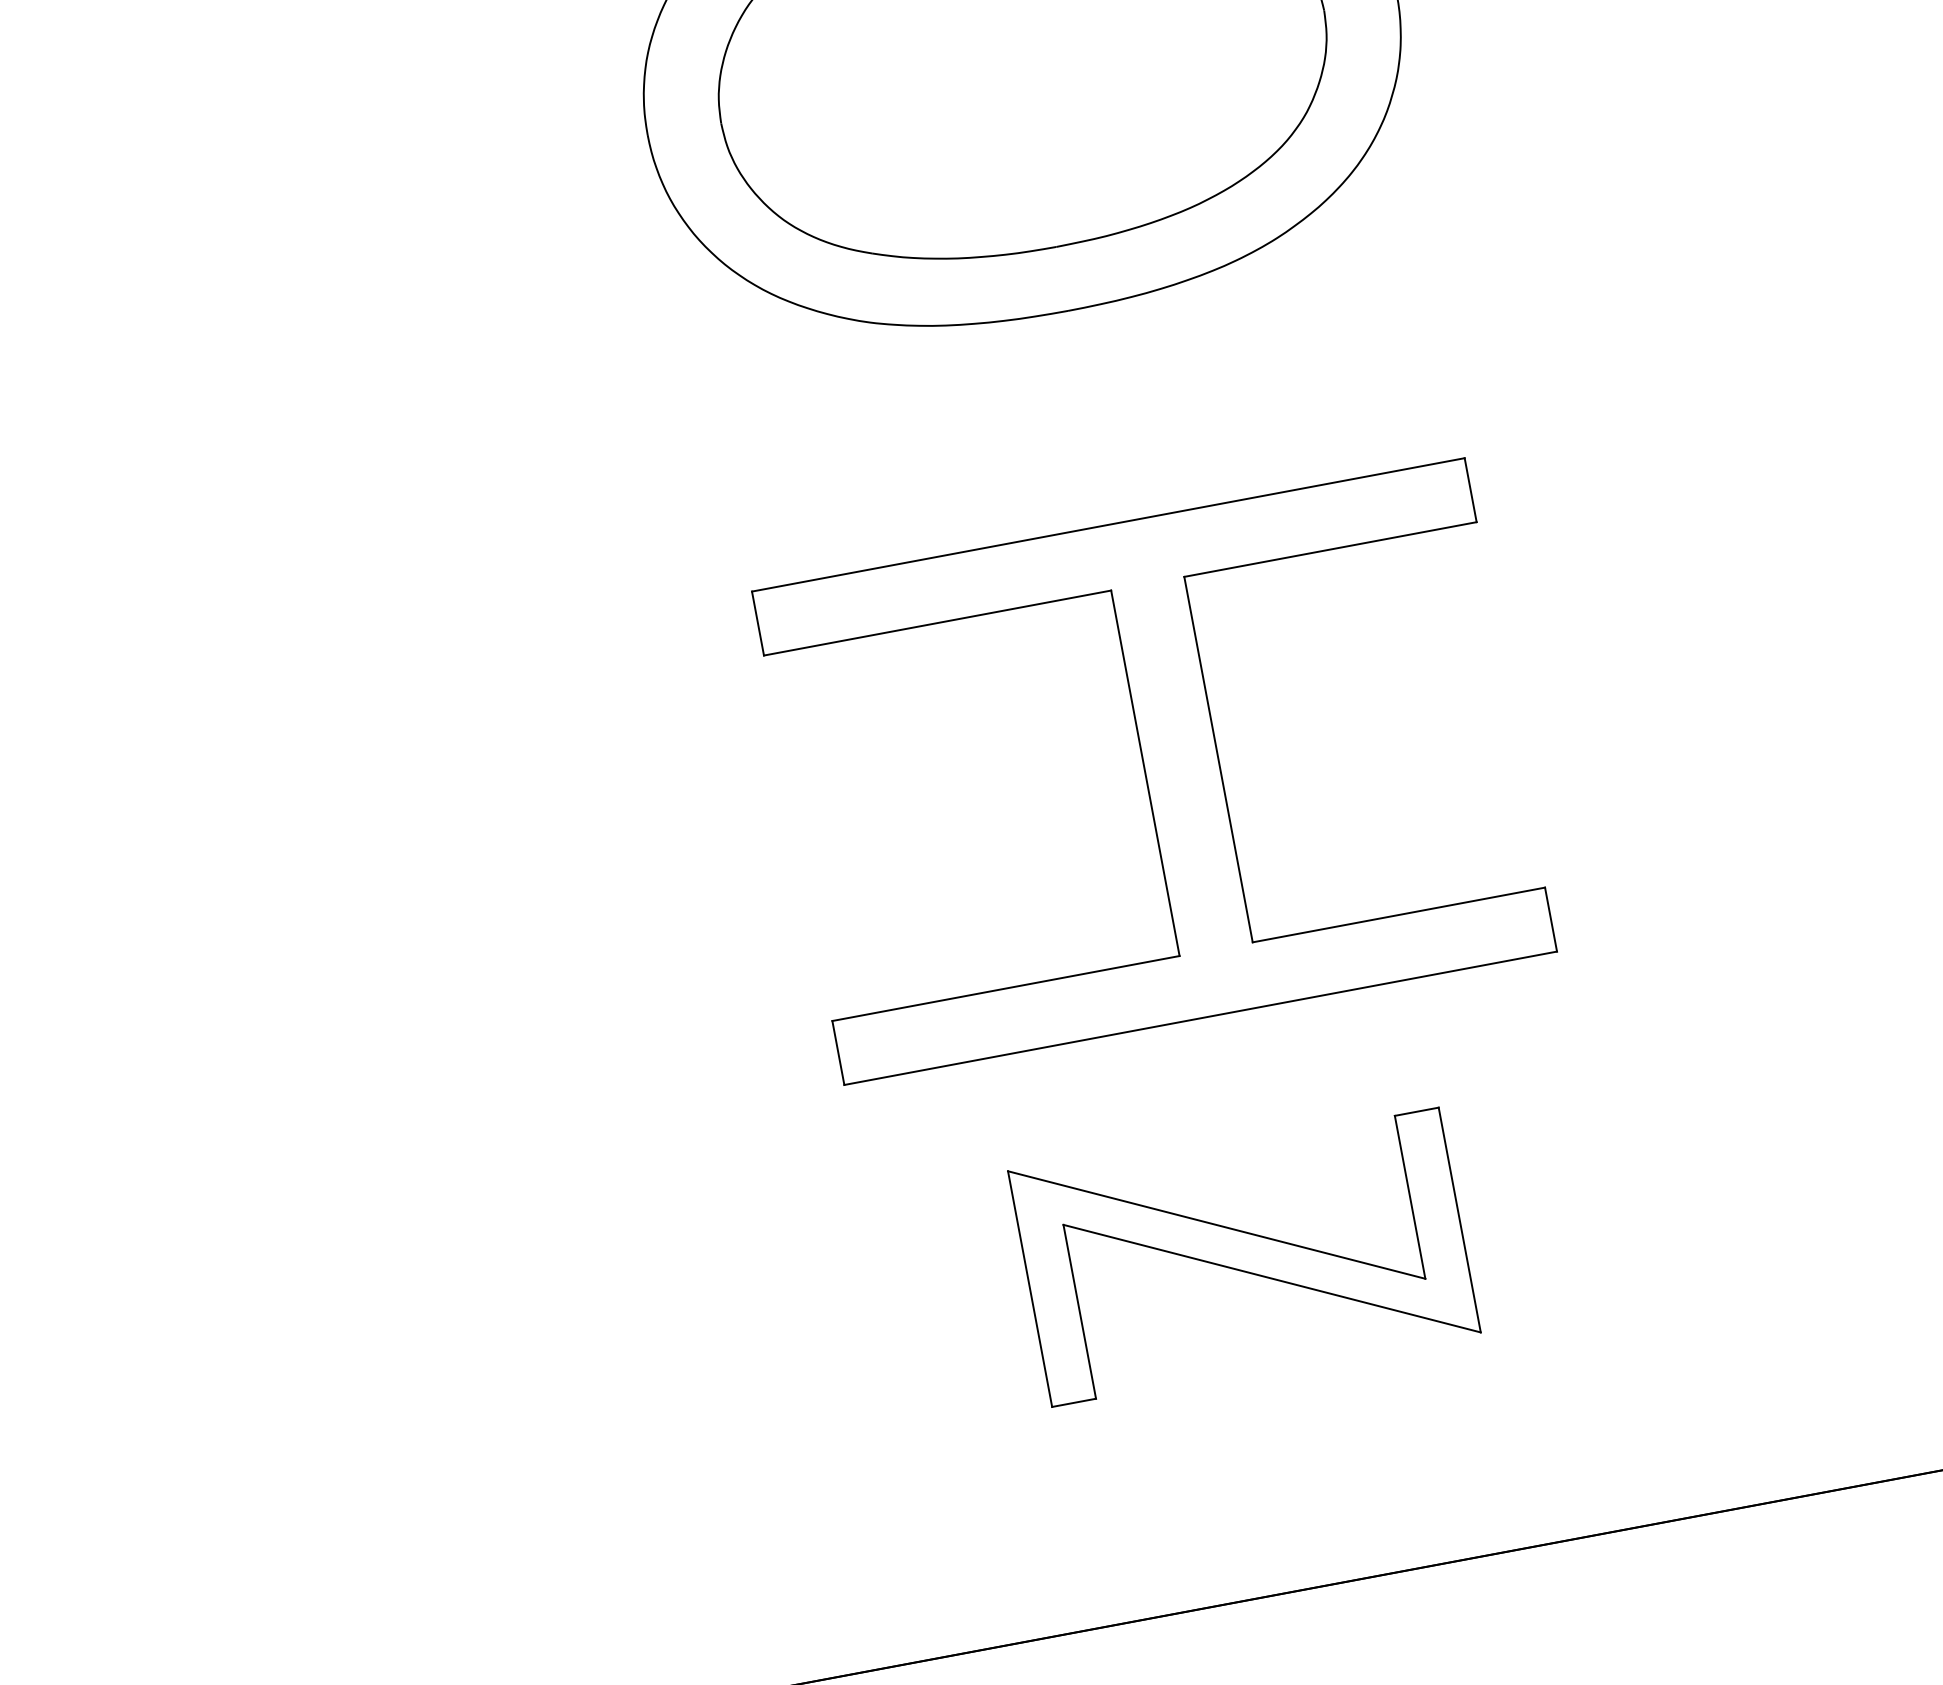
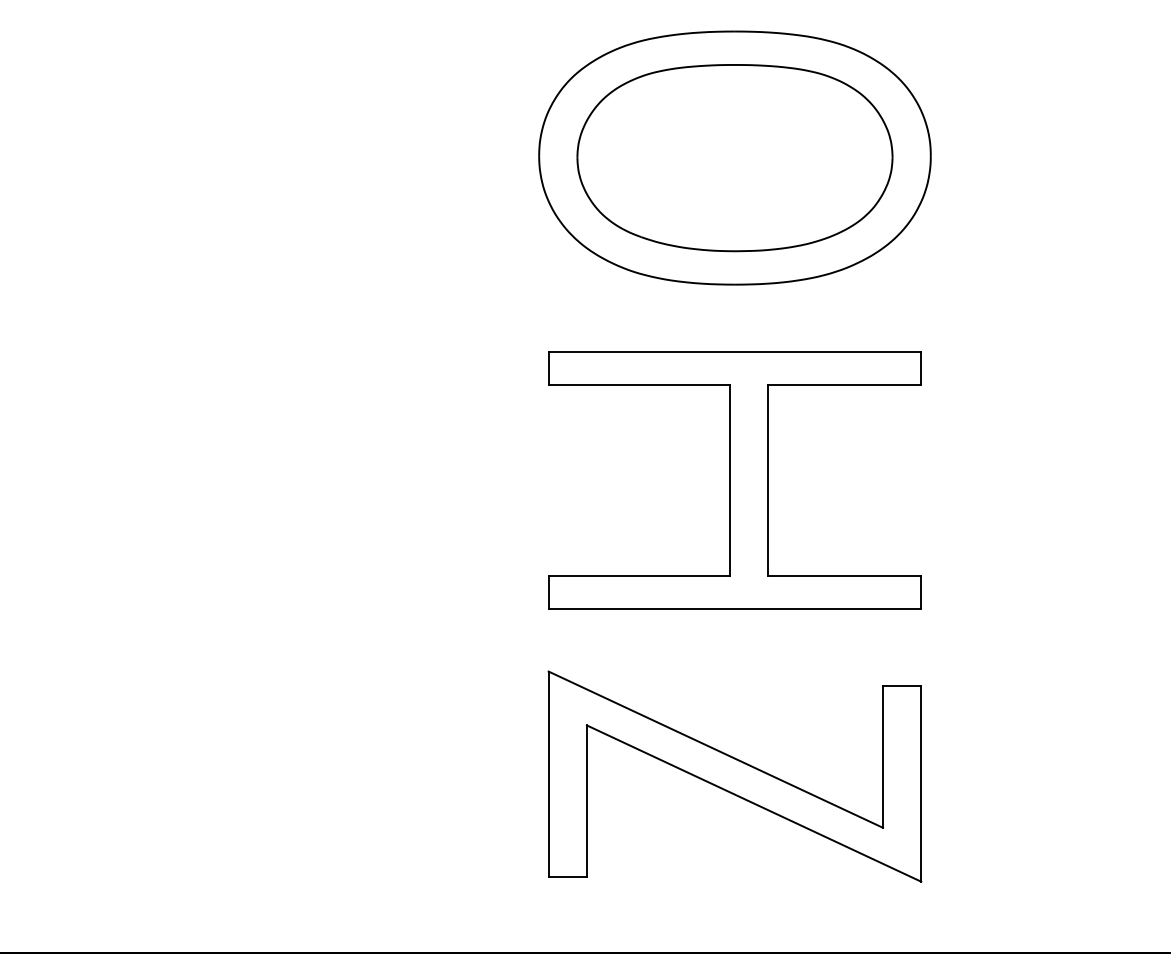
part: (1153, 771) -> (734, 480), moved
part: (1243, 1251) -> (734, 776), size x1.67

